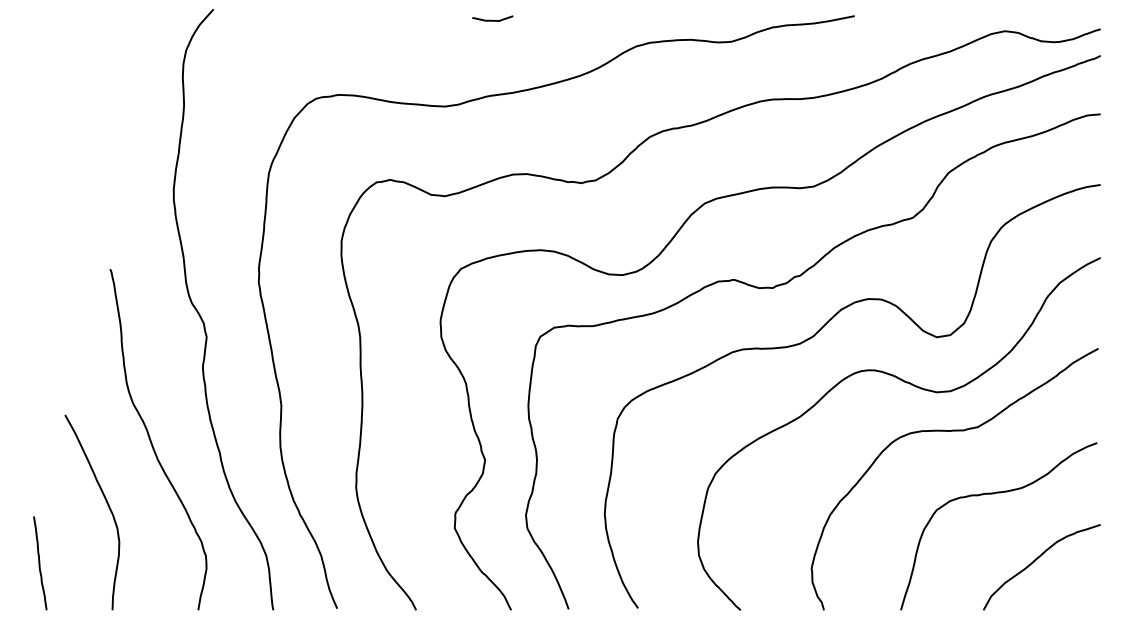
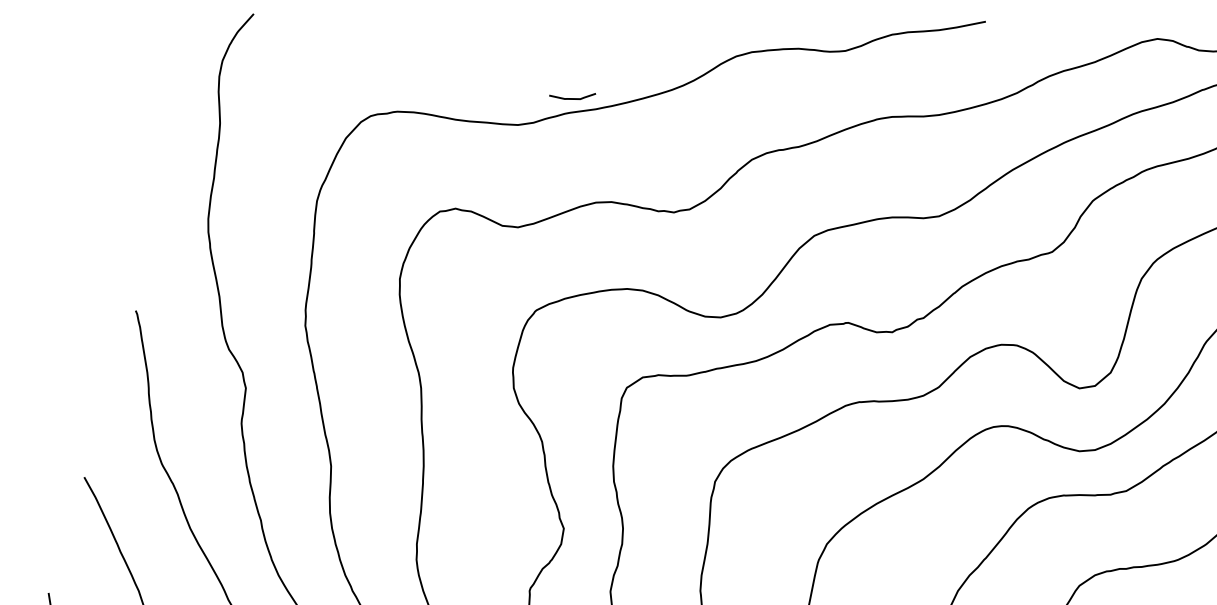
curve: (492, 19) -> (572, 97), moved

